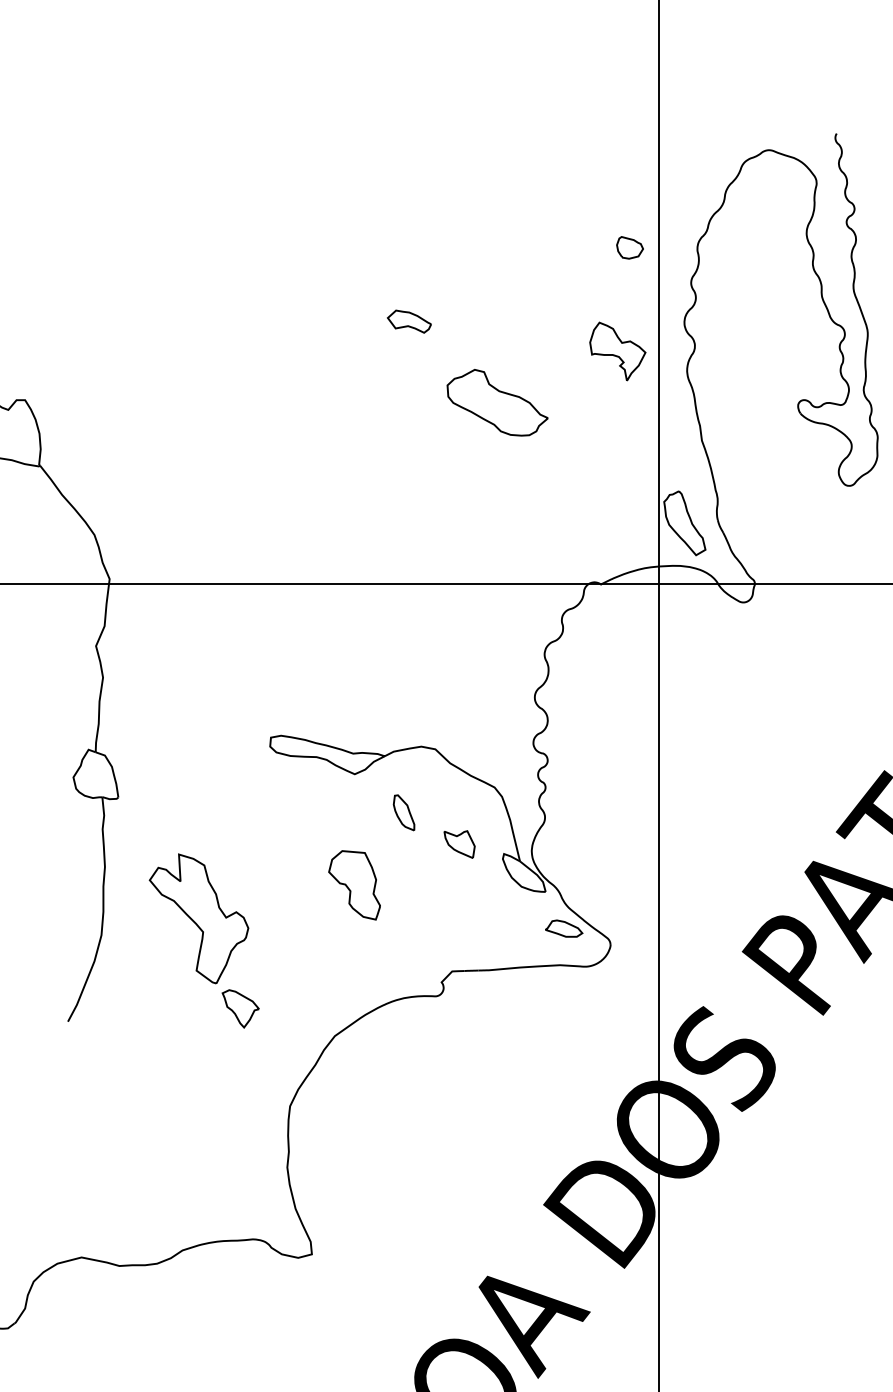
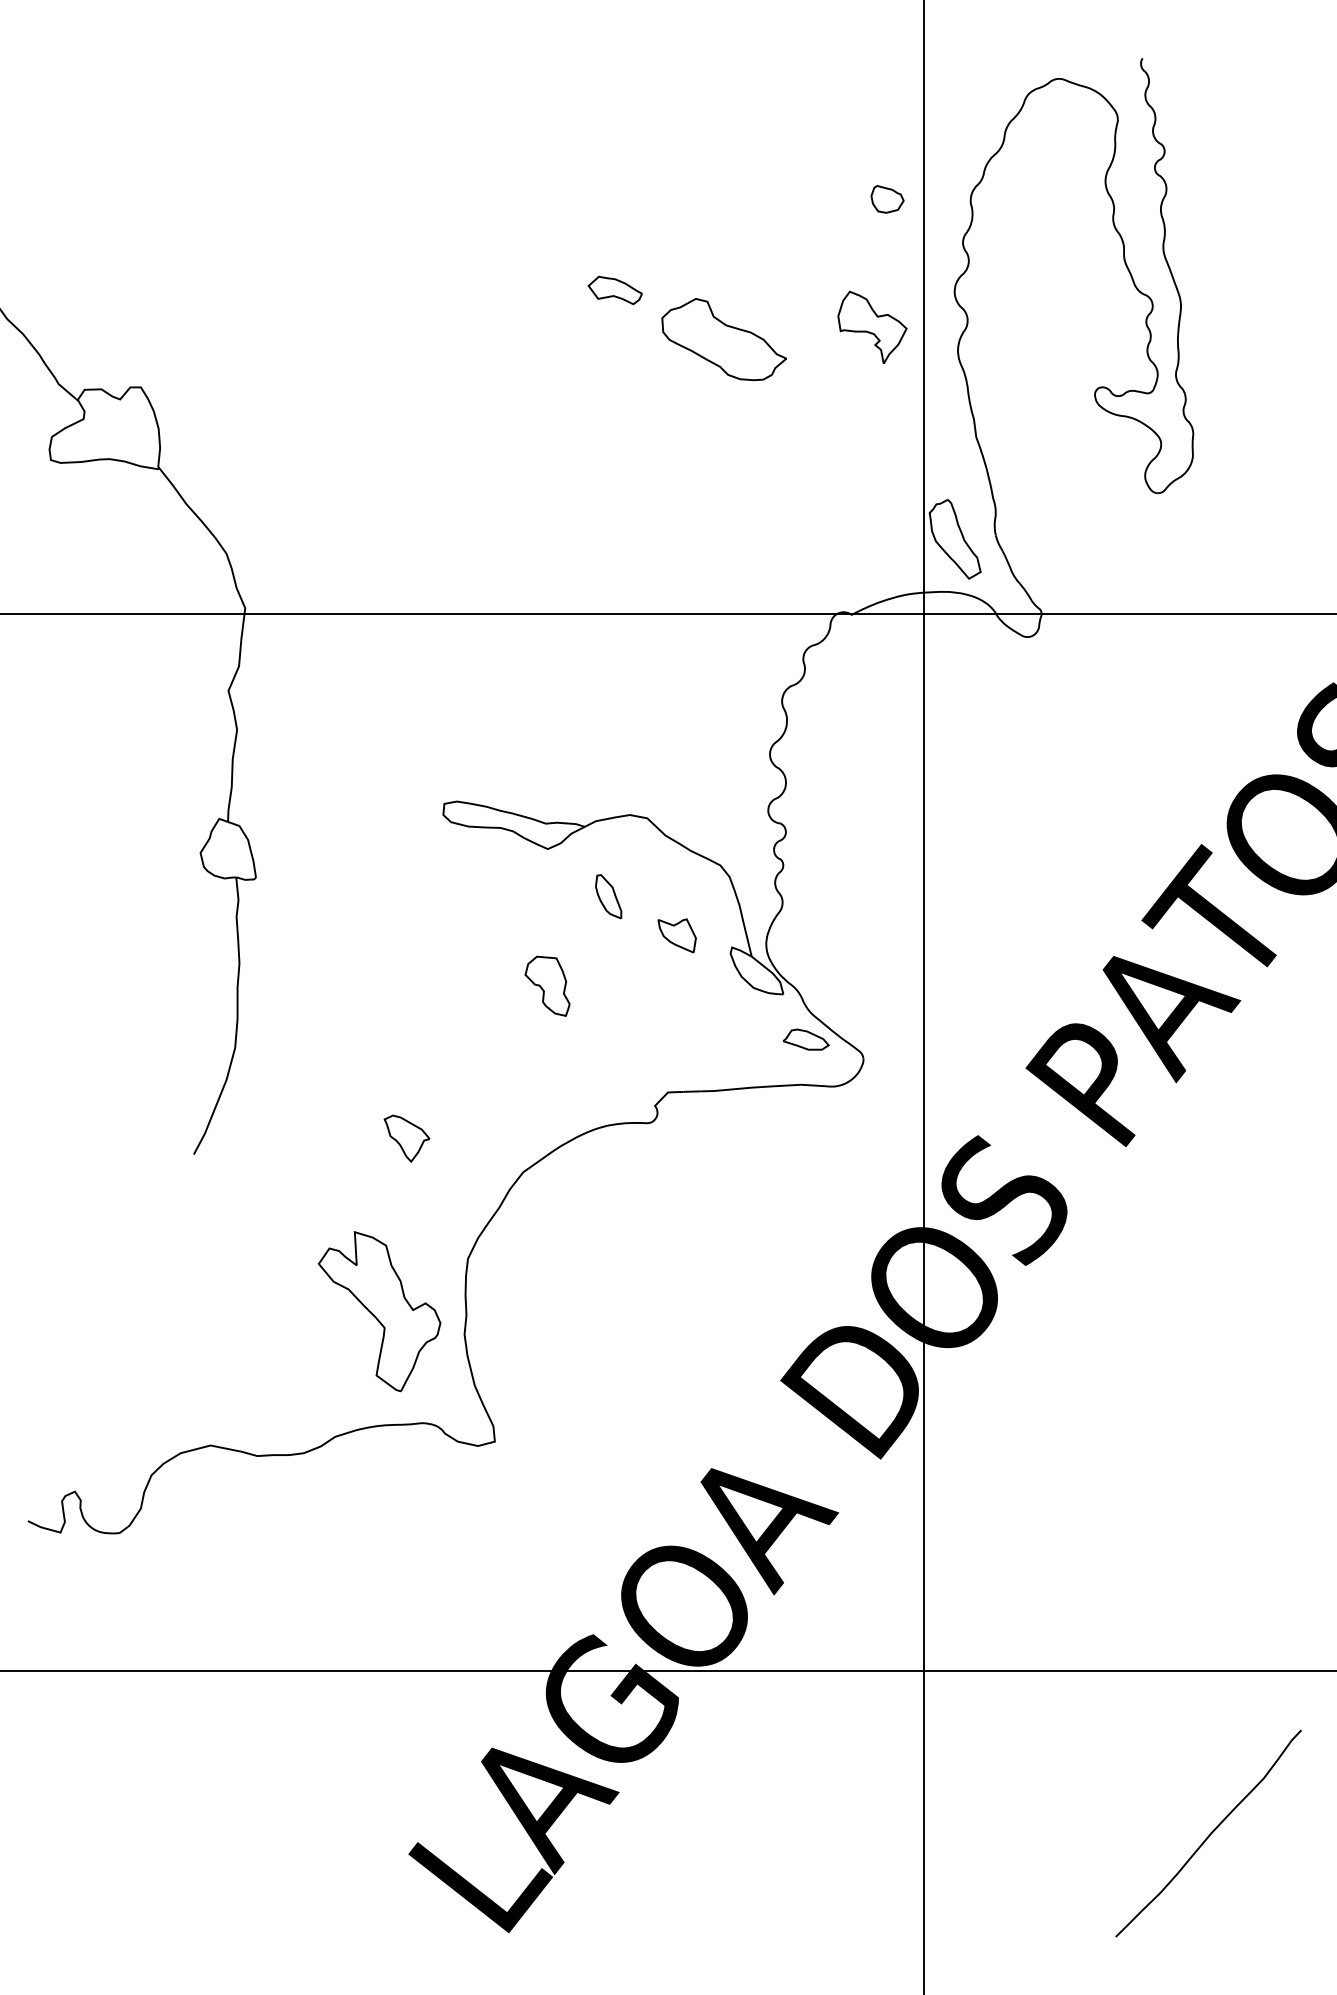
part: (497, 402) -> (723, 339), moved
part: (354, 885) -> (547, 986), size x0.7
part: (198, 918) -> (379, 1311), moved

